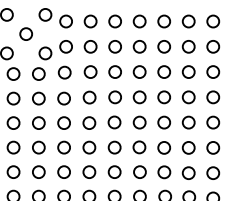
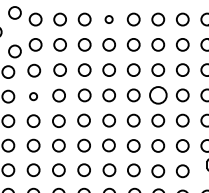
circle: (139, 21) -> (109, 19), size x0.6
circle: (188, 97) -> (158, 95), size x1.4
circle: (63, 98) -> (33, 96), size x0.6

